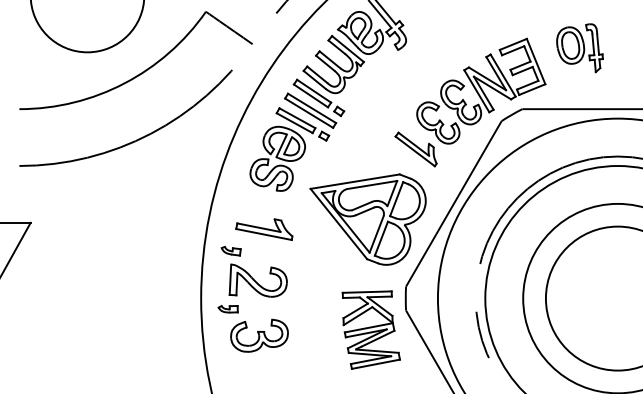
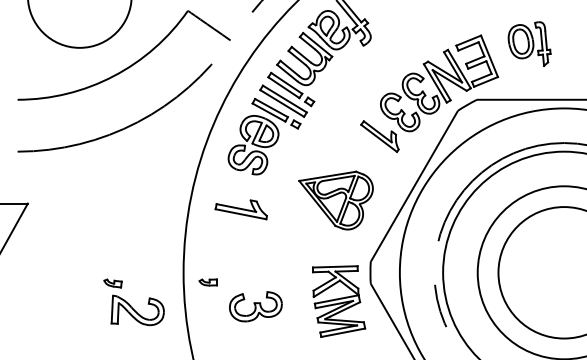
part: (367, 219) -> (335, 200), size x0.7
part: (253, 272) -> (133, 302), moved
part: (259, 335) -> (255, 306), moved

